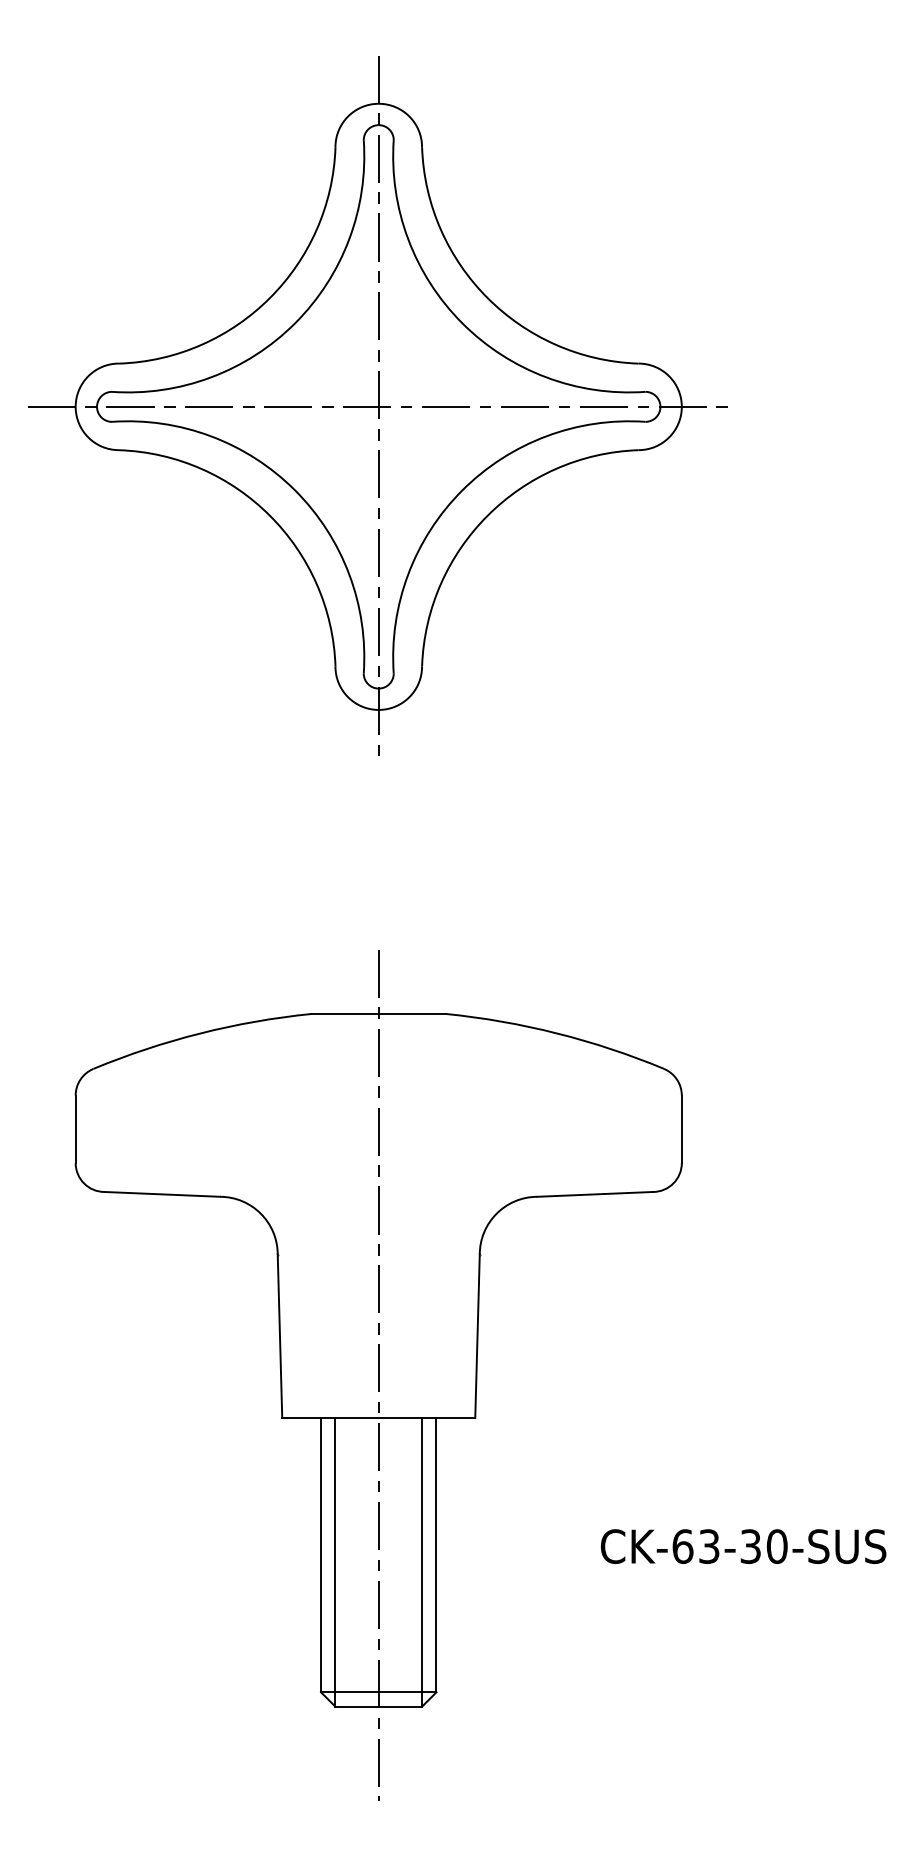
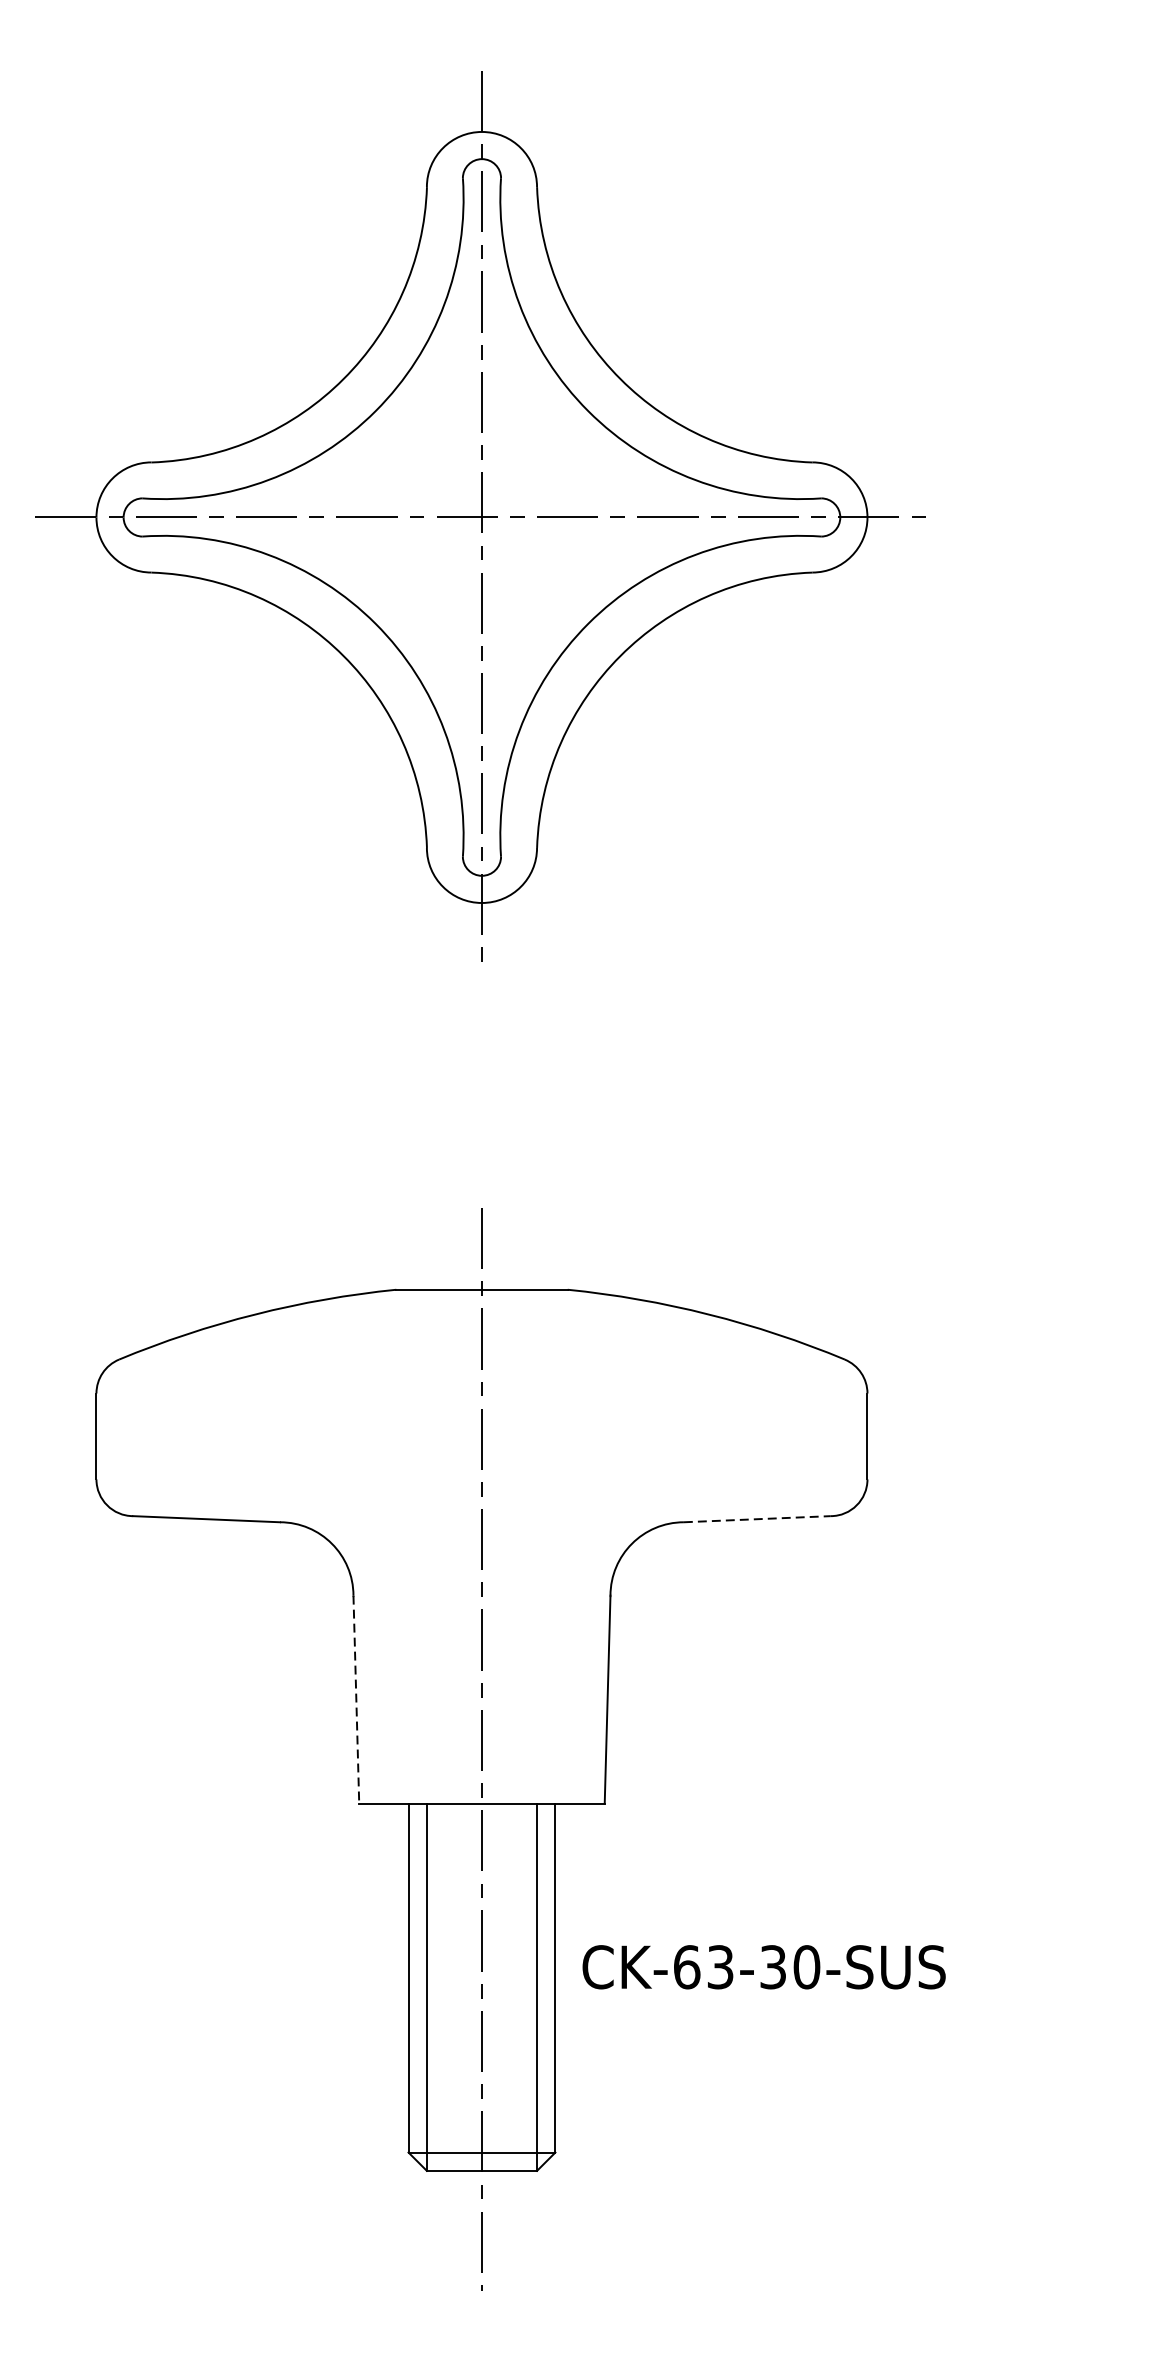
line: (595, 1194) -> (757, 1519), solid -> dashed
line: (279, 1336) -> (355, 1699), solid -> dashed
text: (743, 1546) -> (764, 1967), moved

